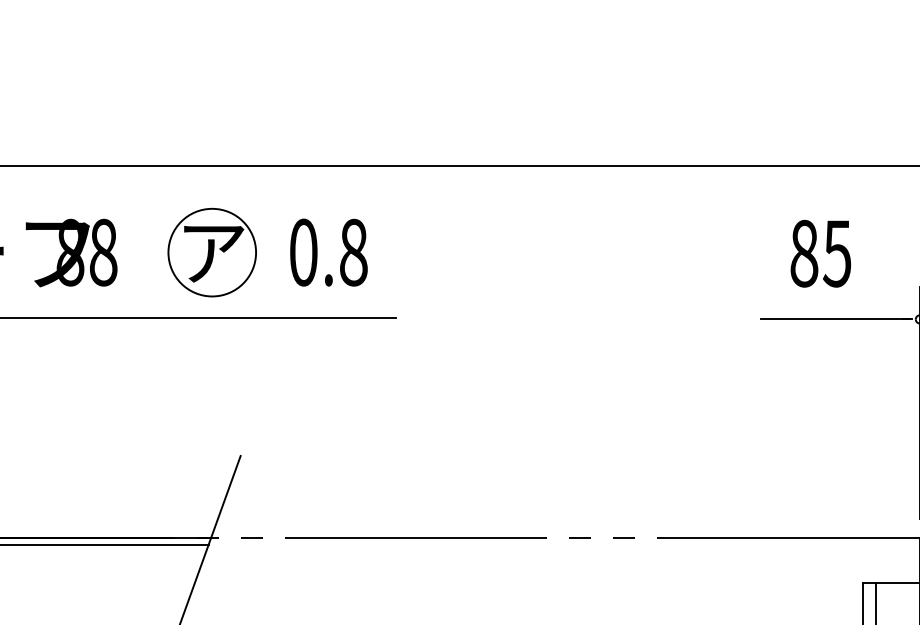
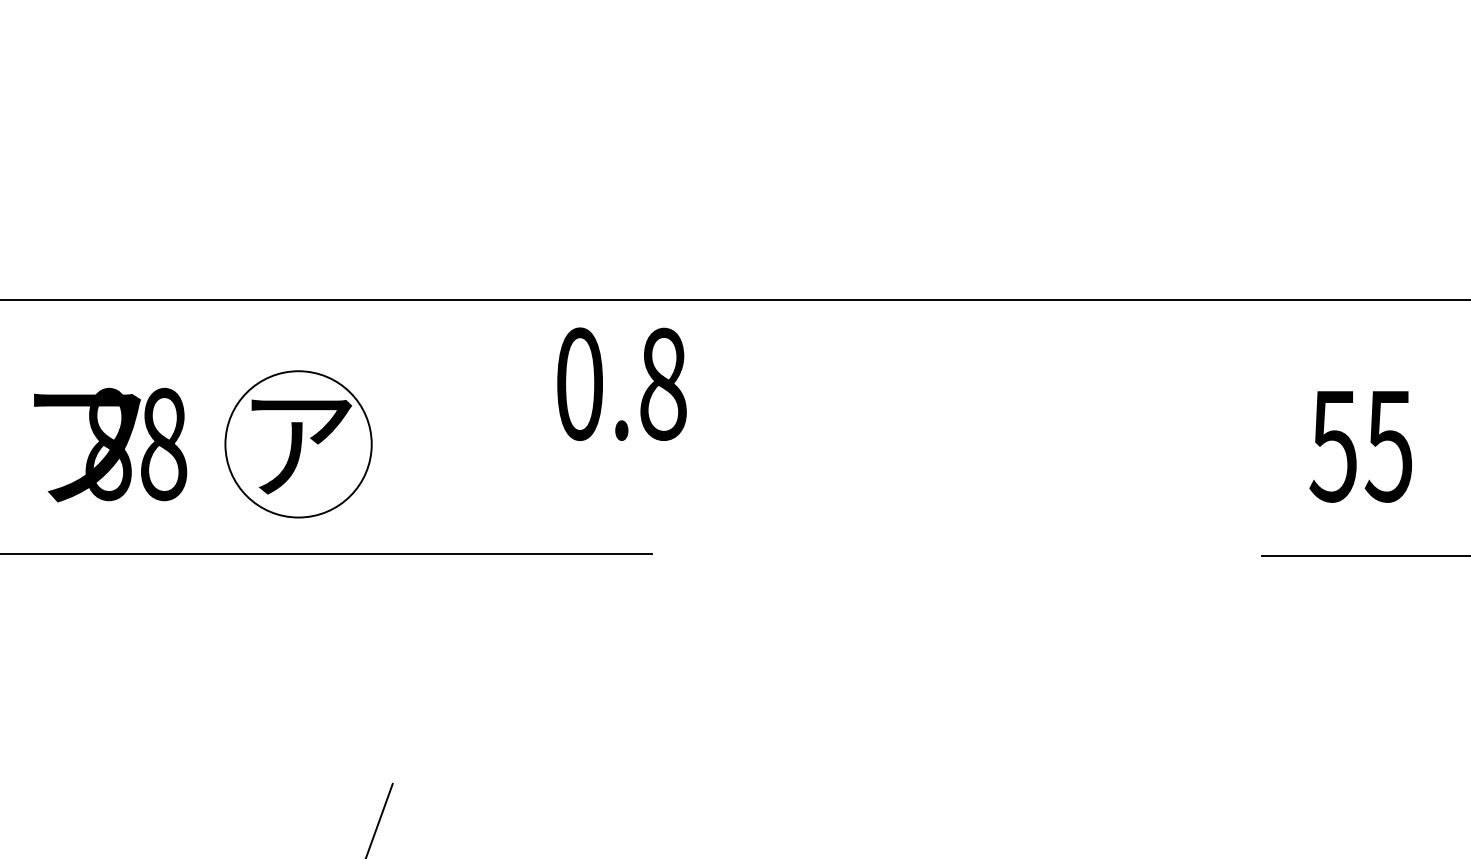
part: (211, 252) -> (297, 444), moved
text: (328, 252) -> (621, 384), moved
text: (803, 253) -> (1332, 445), 85 -> 55

